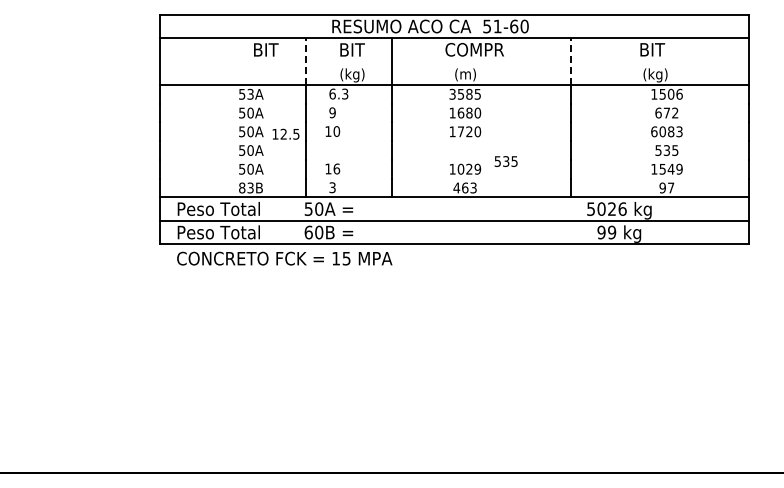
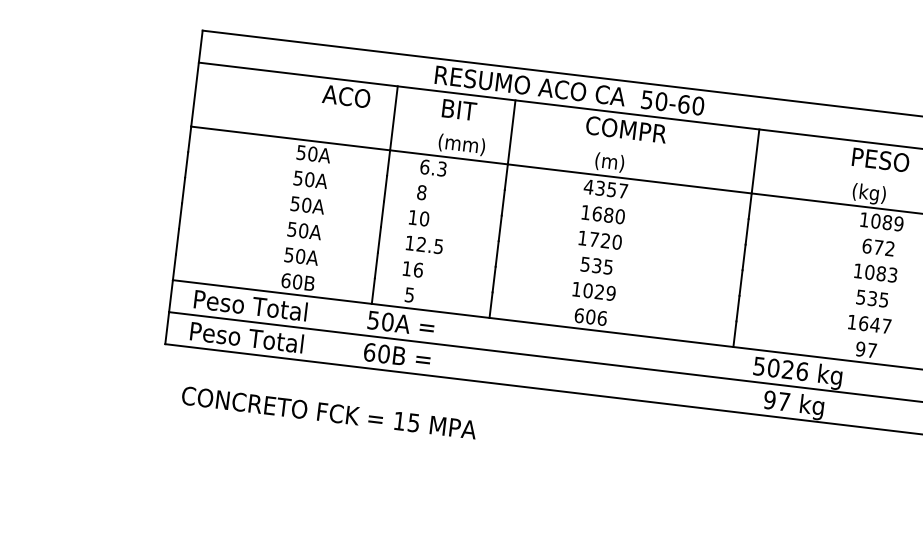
text: (497, 26) -> (661, 101), 51-60 -> 50-60
text: (269, 49) -> (345, 95), BIT -> ACO
text: (661, 49) -> (881, 159), BIT -> PESO
line: (306, 61) -> (394, 118), dashed -> solid
line: (570, 61) -> (755, 161), dashed -> solid
text: (359, 75) -> (464, 146), (kg) -> (mm)
text: (250, 93) -> (312, 152), 53A -> 50A
text: (464, 93) -> (605, 187), 3585 -> 4357
text: (670, 93) -> (886, 221), 1506 -> 1089
text: (332, 112) -> (421, 192), 9 -> 8
text: (654, 131) -> (858, 270), 6083 -> 1083
text: (285, 133) -> (423, 243), moved
text: (505, 161) -> (595, 265), moved
text: (670, 168) -> (874, 323), 1549 -> 1647
text: (246, 187) -> (292, 280), 83B -> 60B
text: (332, 187) -> (409, 294), 3 -> 5
text: (464, 187) -> (589, 316), 463 -> 606
text: (612, 232) -> (784, 401), 99 -> 97
text: (284, 258) -> (328, 412), moved

